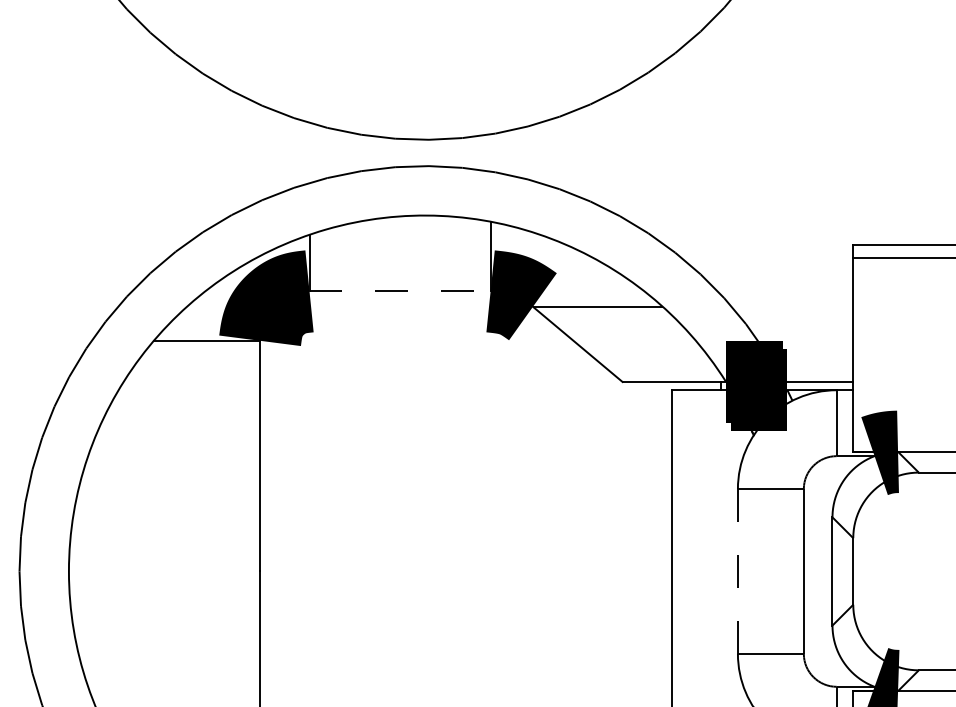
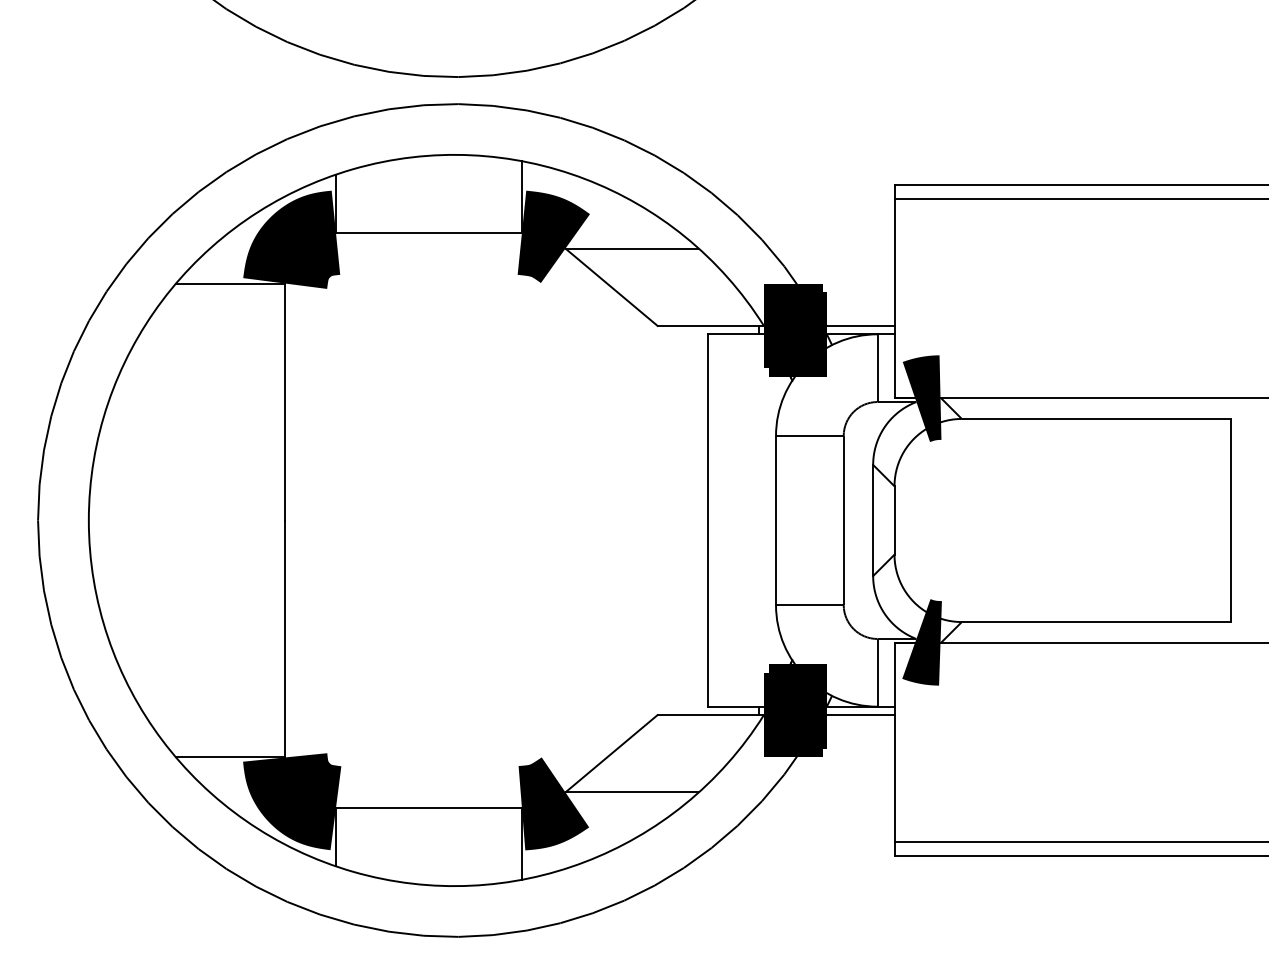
line: (400, 291) -> (429, 232), dashed -> solid
line: (738, 571) -> (776, 520), dashed -> solid

